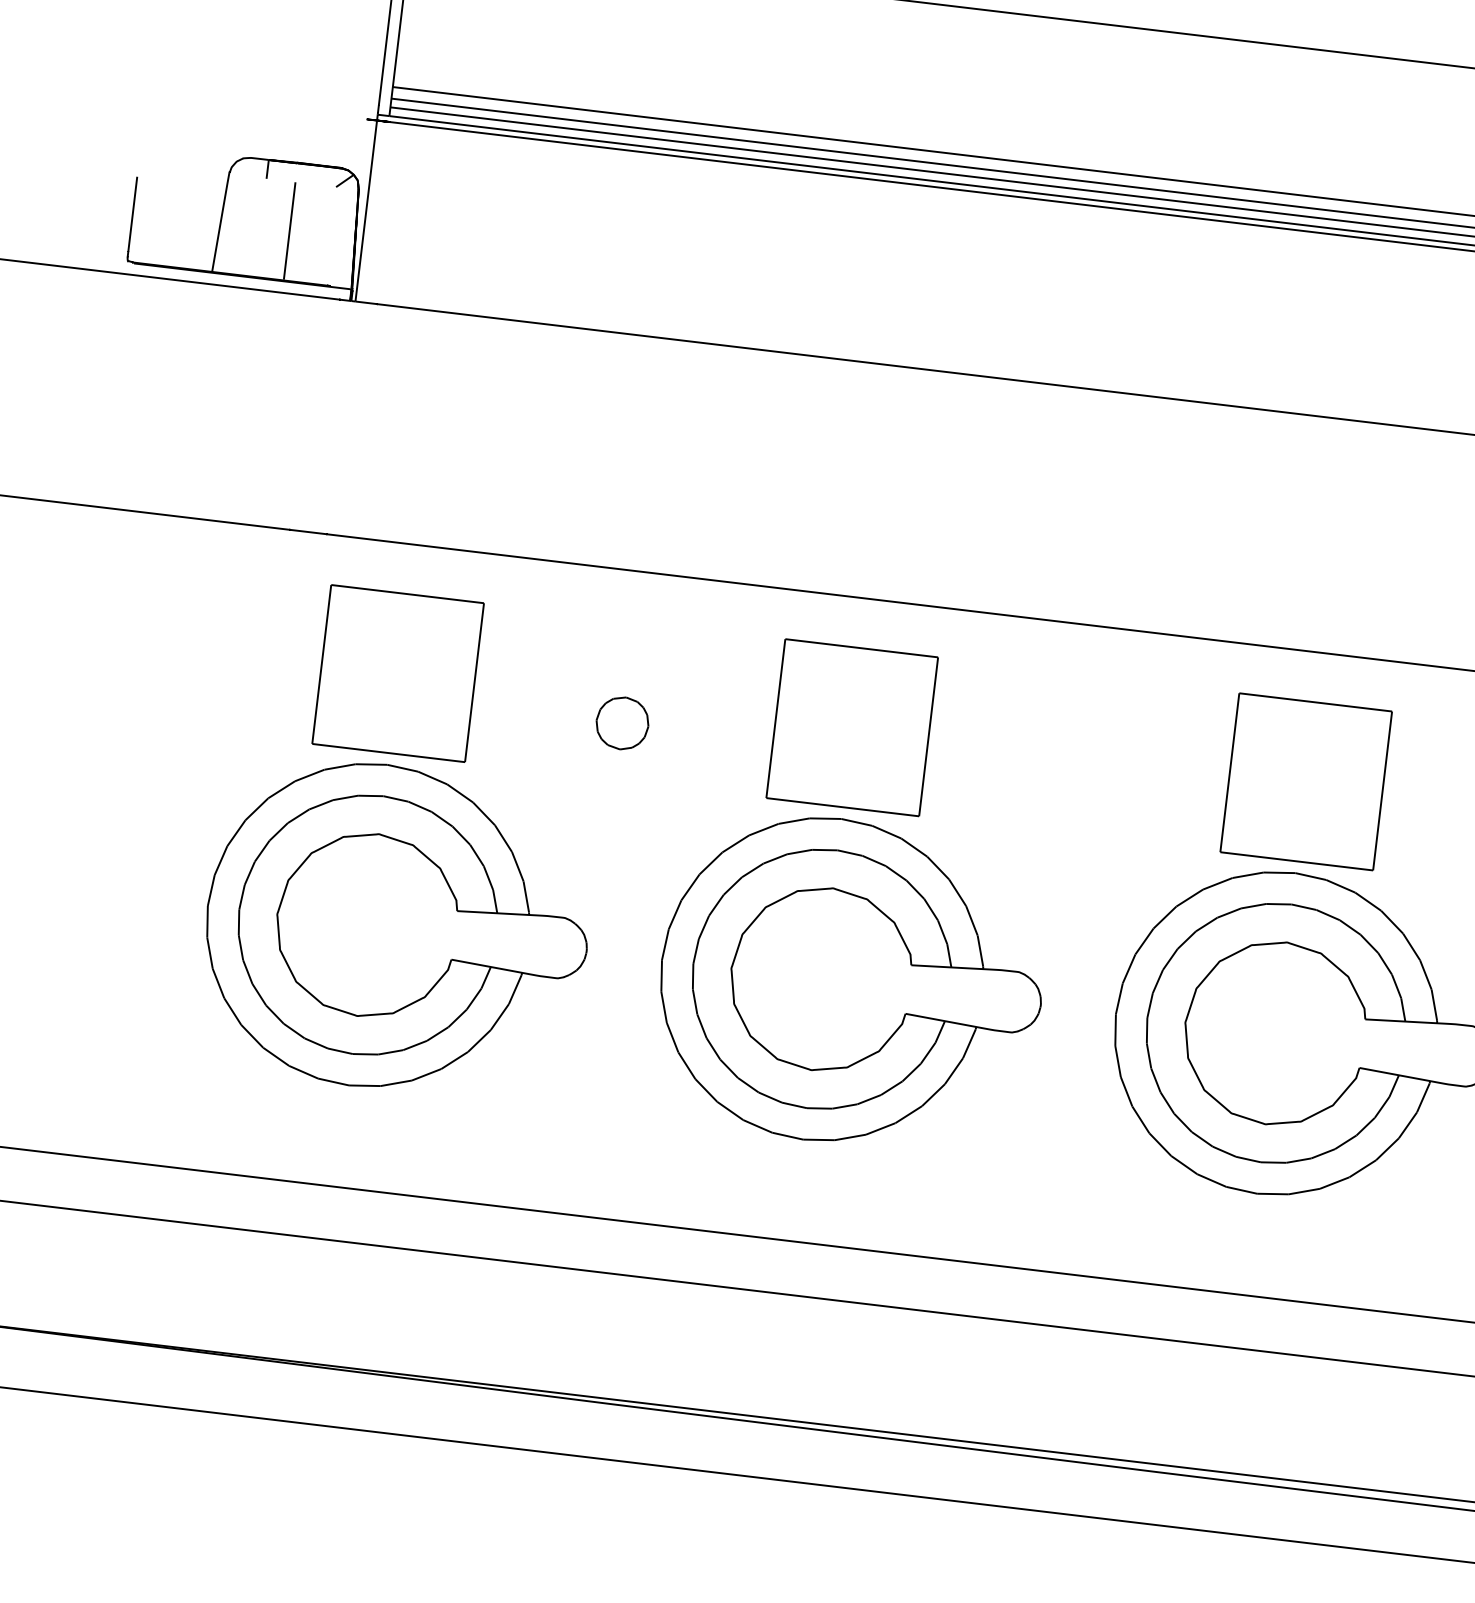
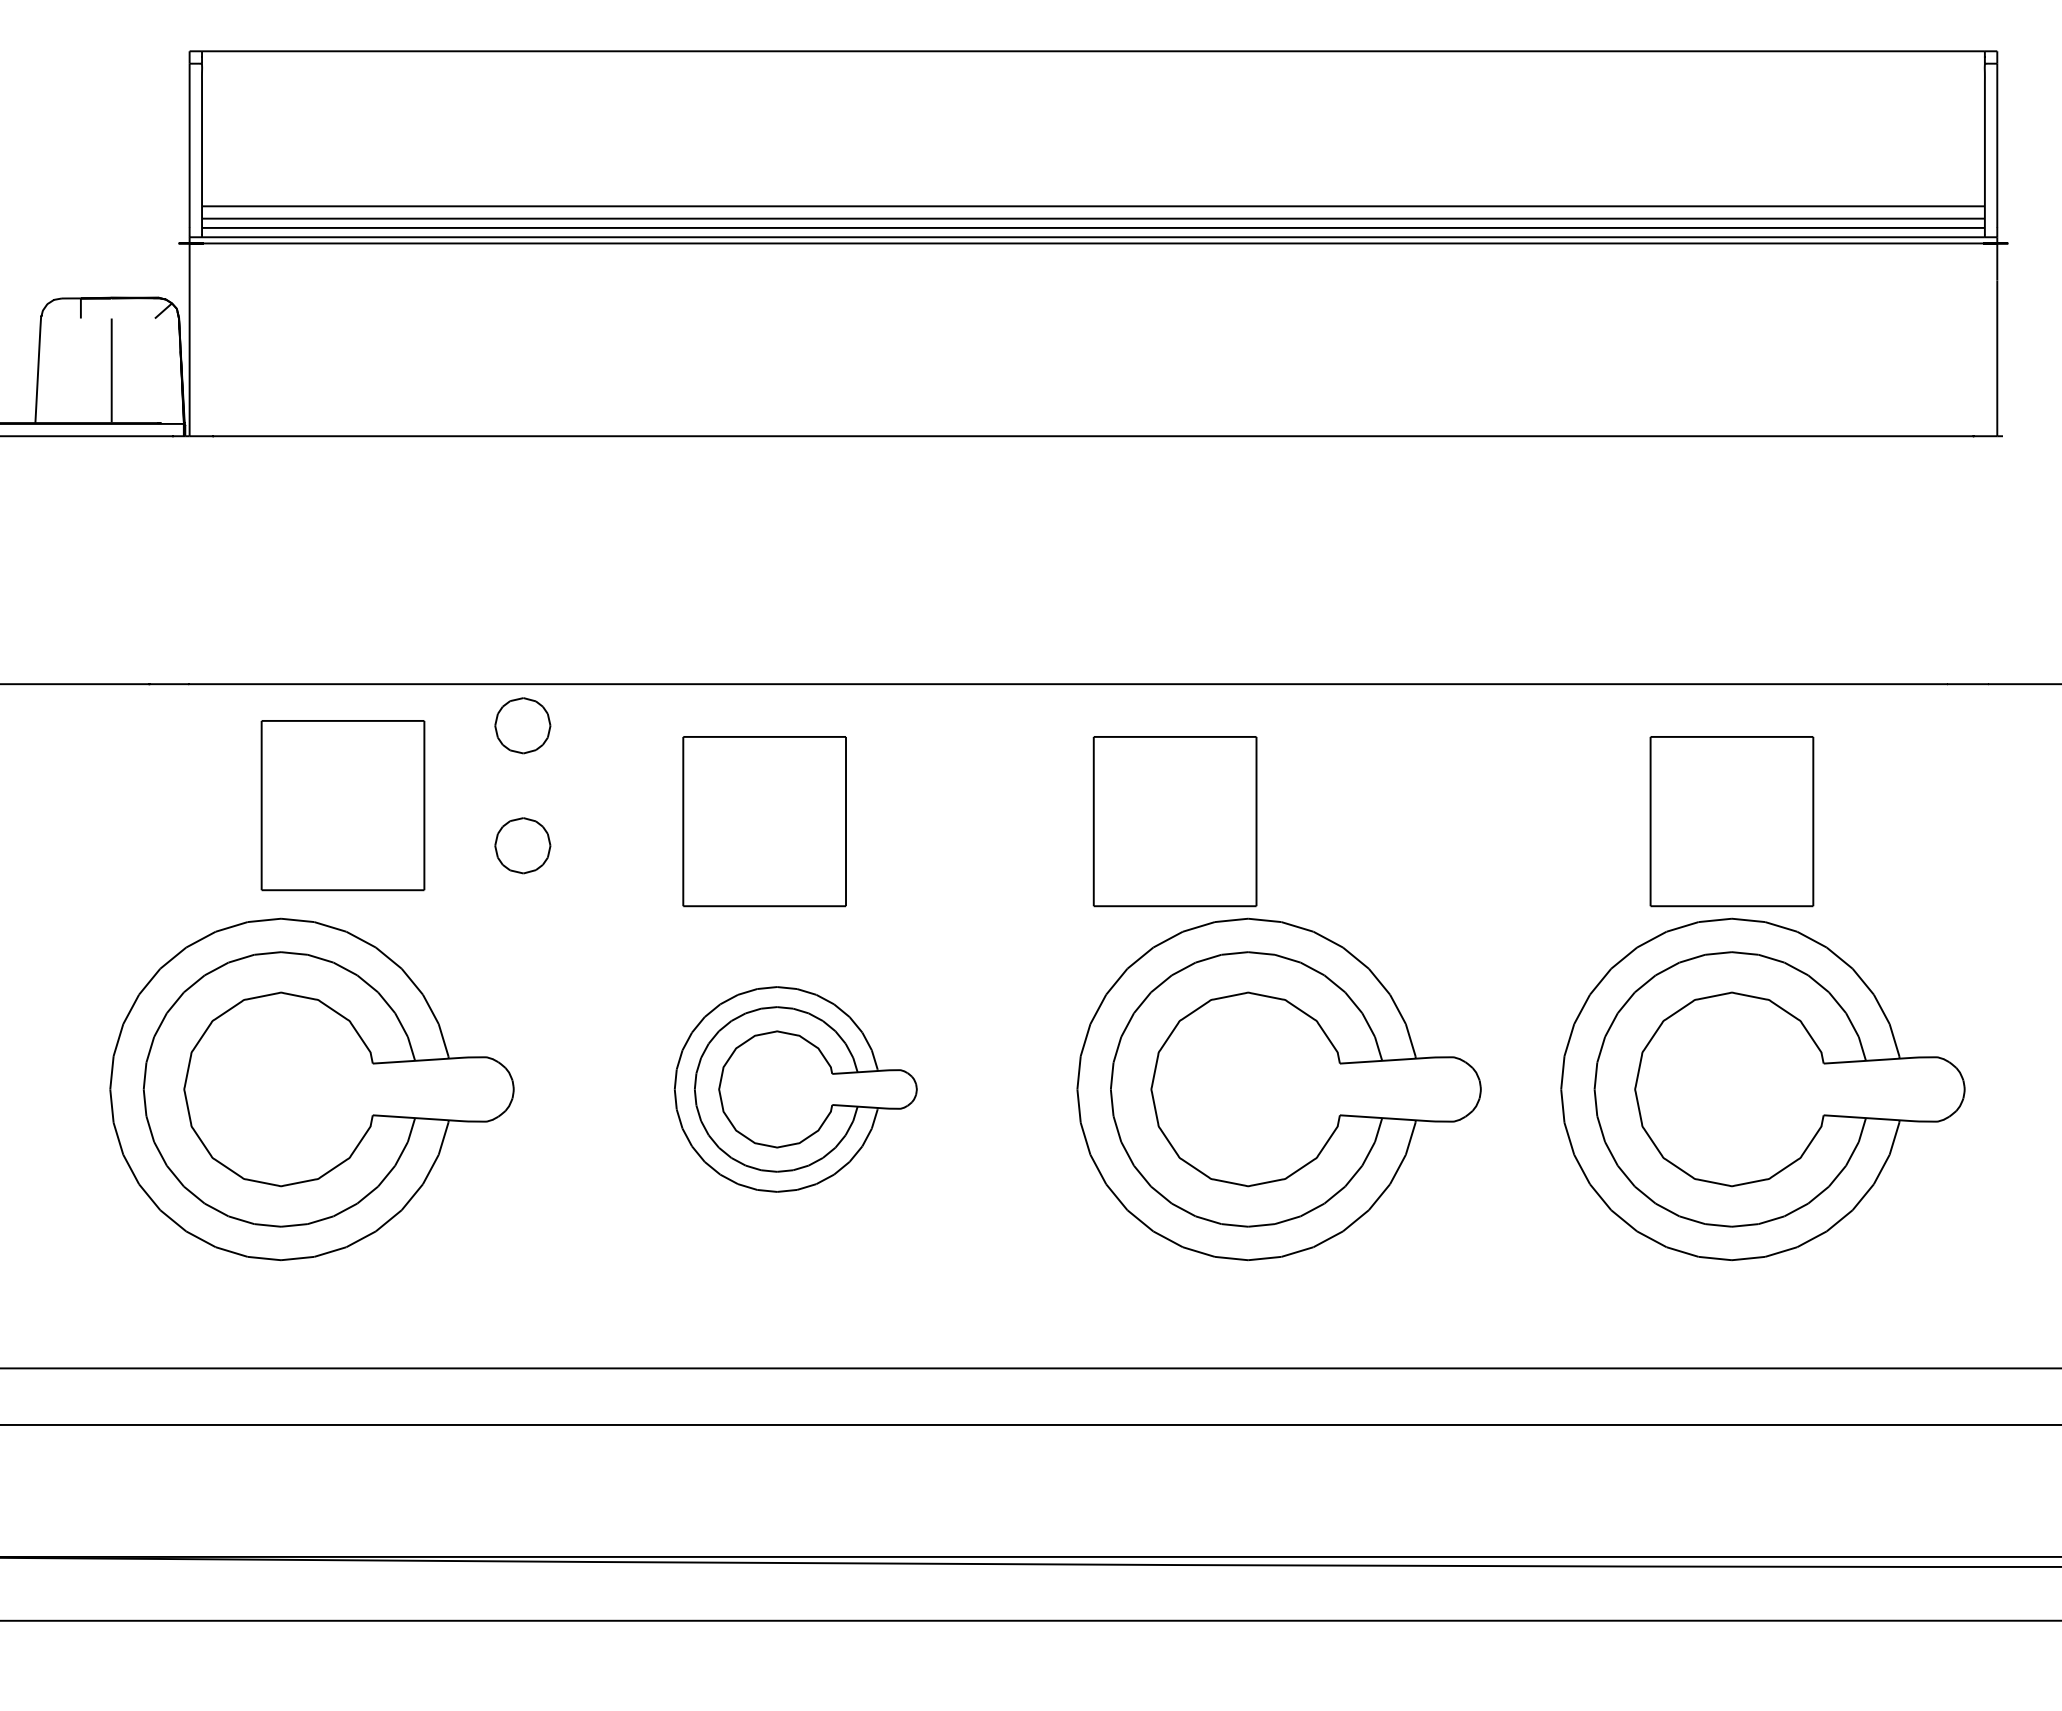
part: (635, 610) -> (522, 725), added
part: (397, 673) -> (342, 805), moved
part: (1305, 781) -> (1174, 821), moved
part: (851, 982) -> (795, 1089), size x0.6

